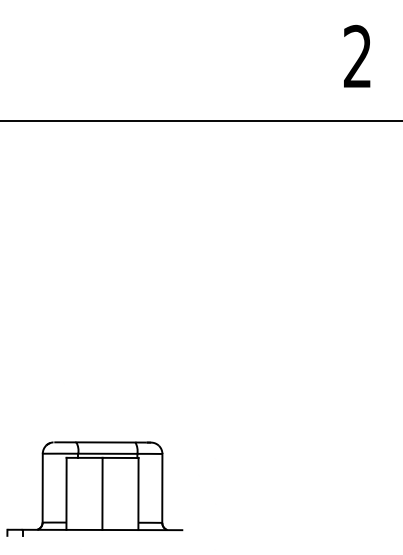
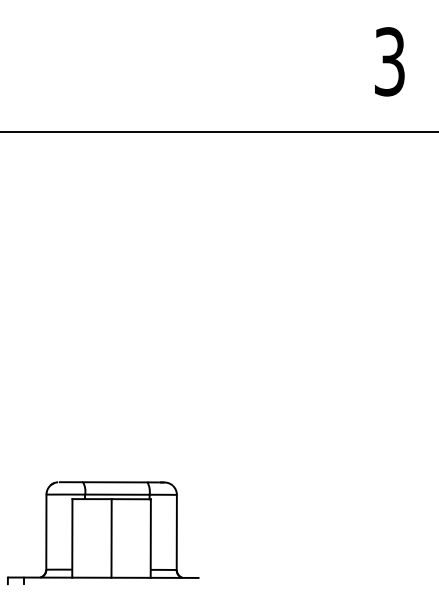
text: (357, 56) -> (389, 61), 2 -> 3

